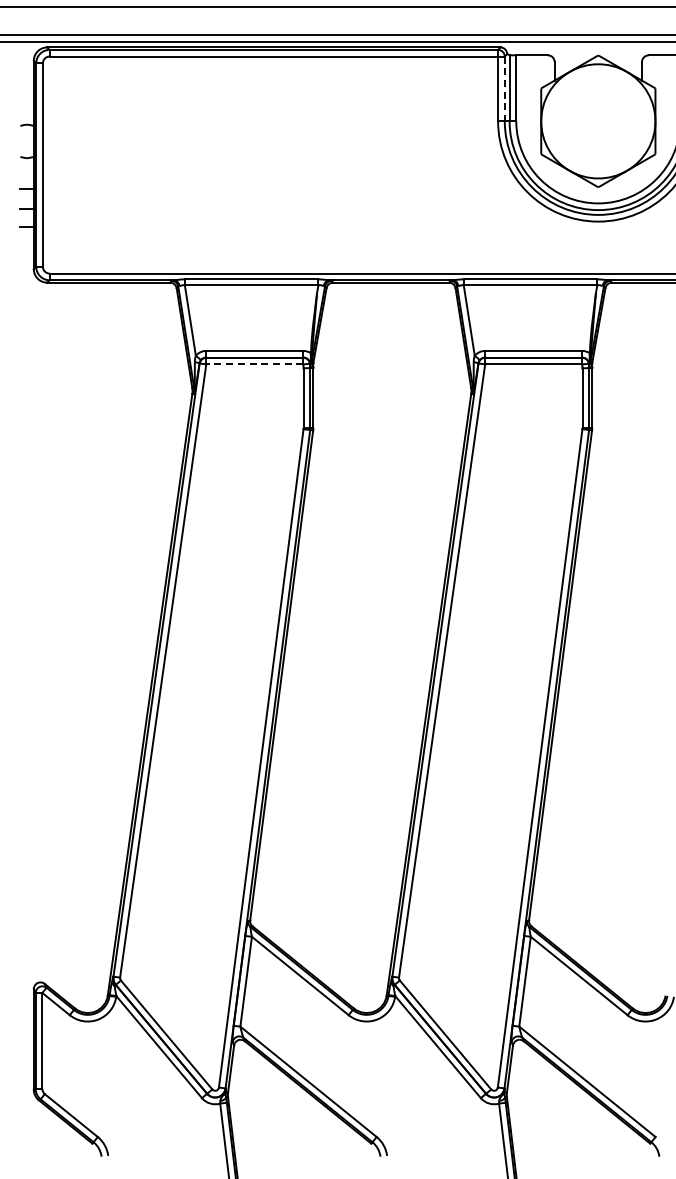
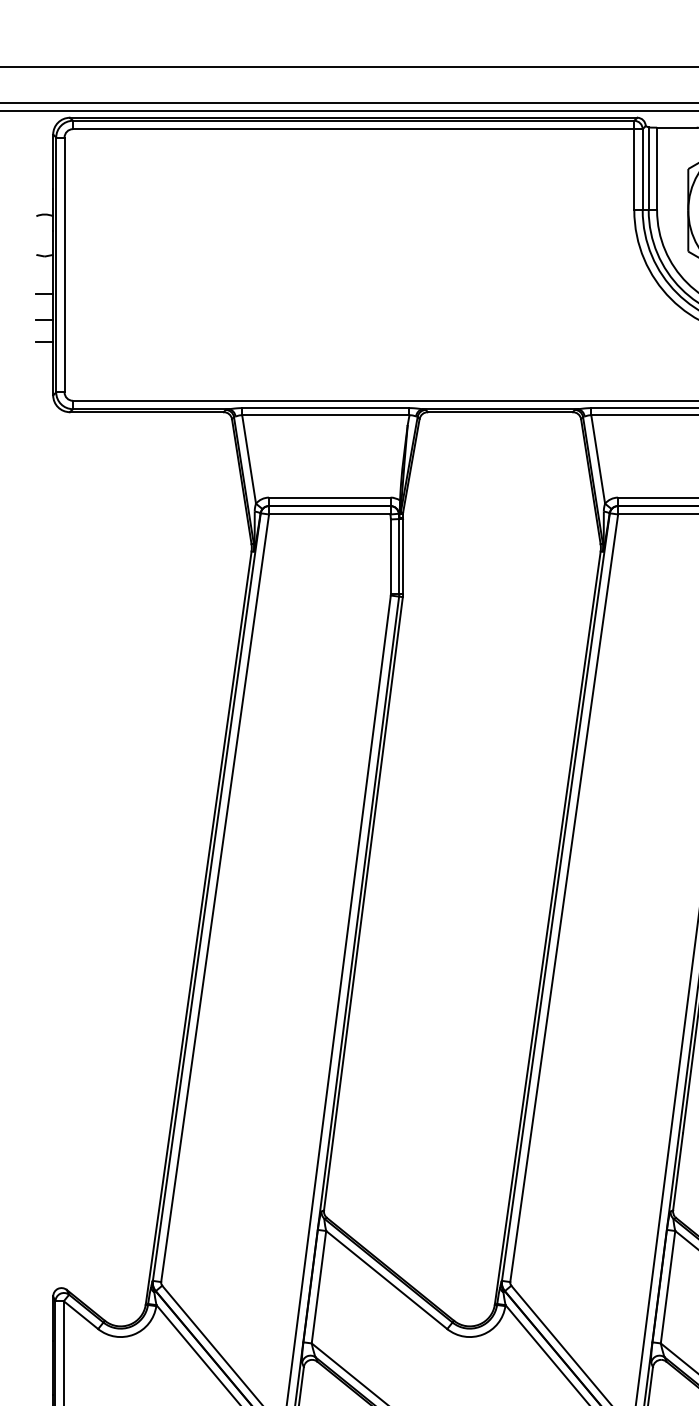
line: (504, 89) -> (642, 170), dashed -> solid
line: (254, 364) -> (329, 514), dashed -> solid

